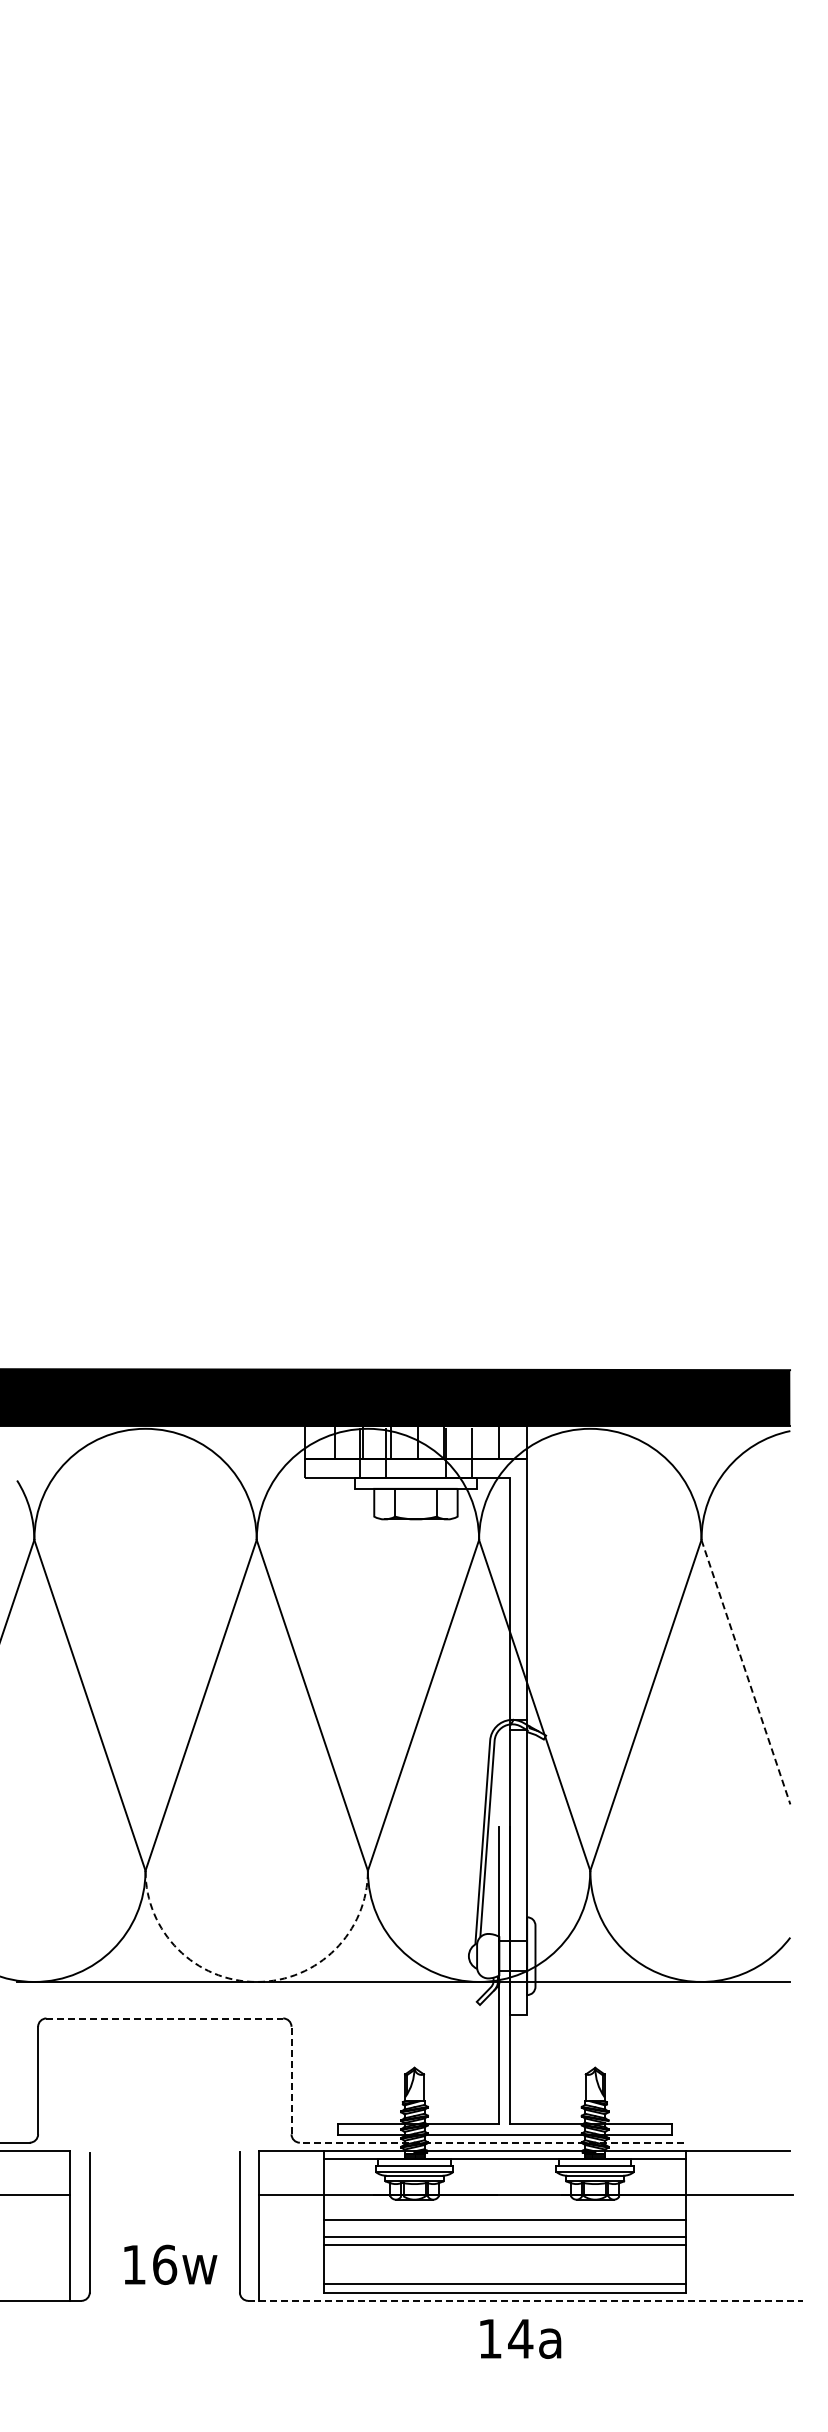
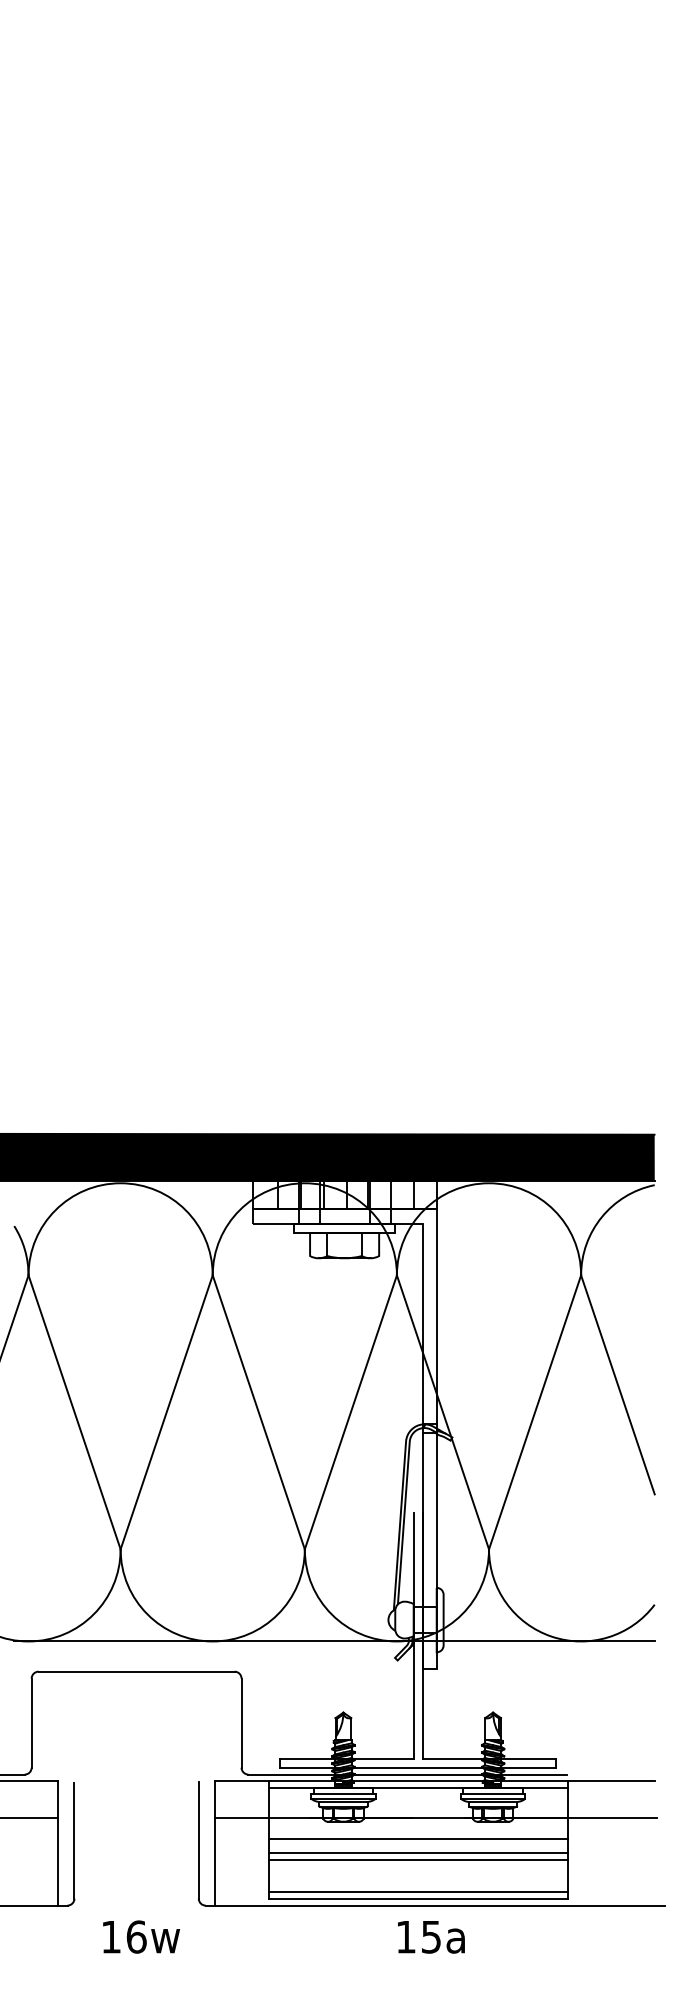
line: (746, 1672) -> (618, 1385), dashed -> solid
arc: (256, 1981) -> (212, 1641), dashed -> solid
line: (165, 2018) -> (137, 1671), dashed -> solid
line: (291, 2080) -> (241, 1723), dashed -> solid
line: (491, 2142) -> (407, 1774), dashed -> solid
text: (170, 2264) -> (141, 1936), moved
line: (526, 2300) -> (436, 1905), dashed -> solid
text: (520, 2338) -> (431, 1936), 14a -> 15a

